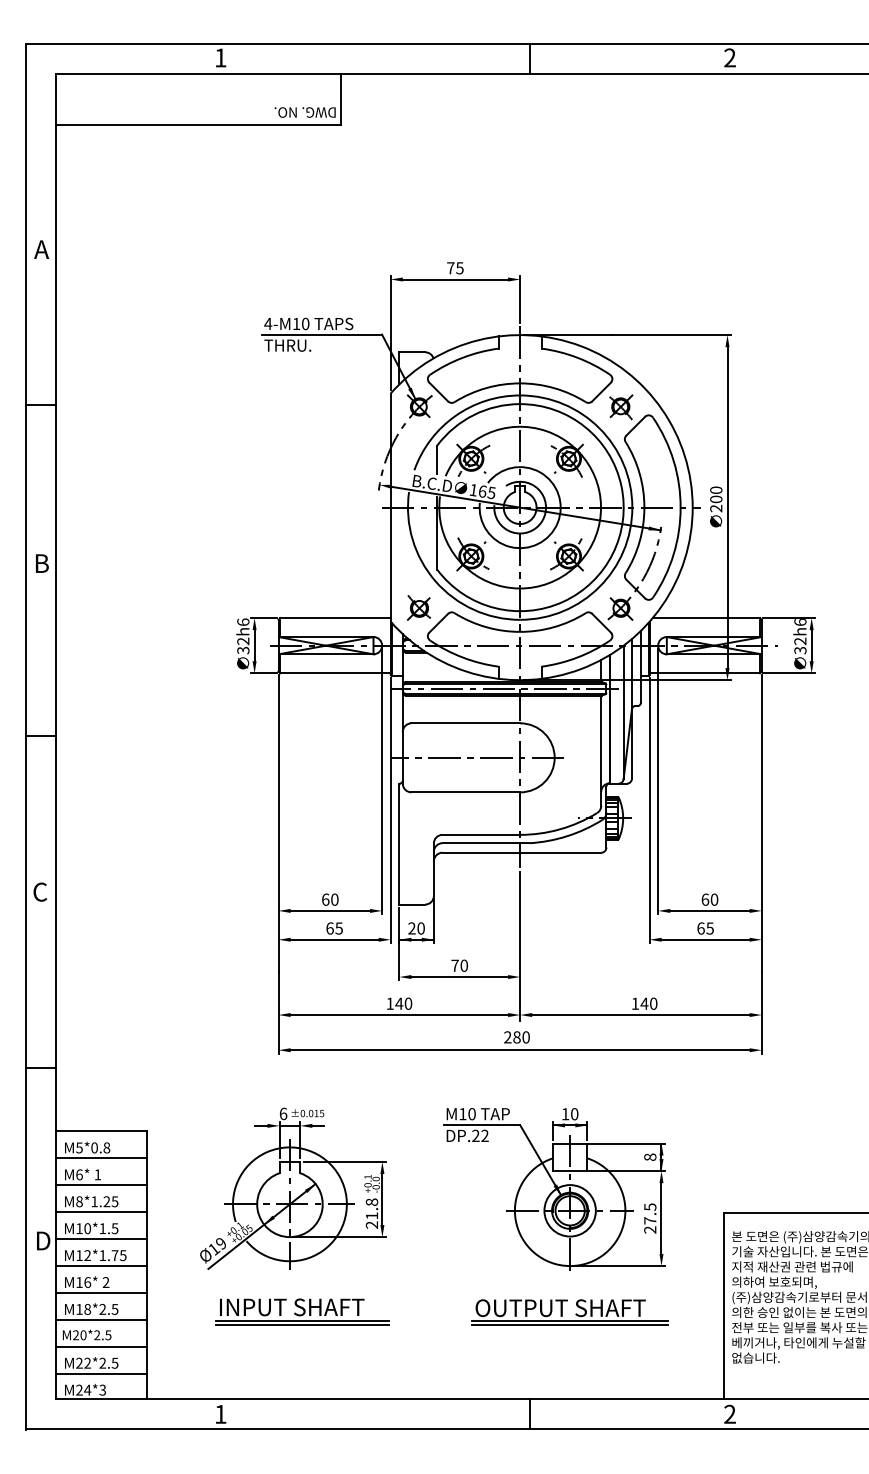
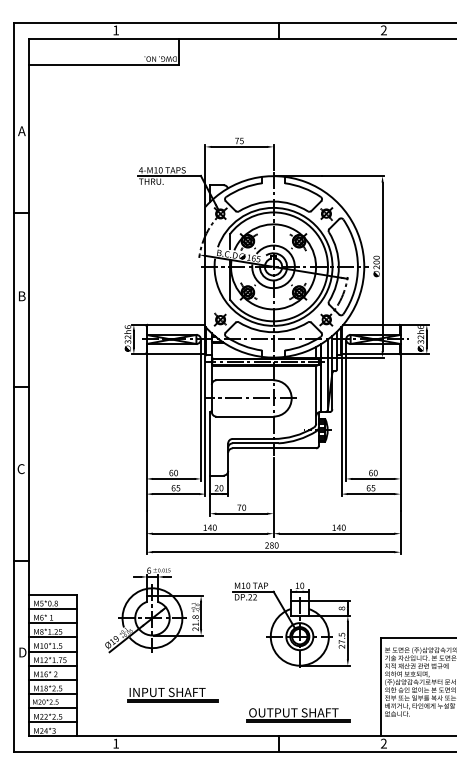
part: (293, 1189) -> (154, 610), moved
part: (301, 1311) -> (172, 694), moved
part: (569, 1313) -> (298, 715), moved

